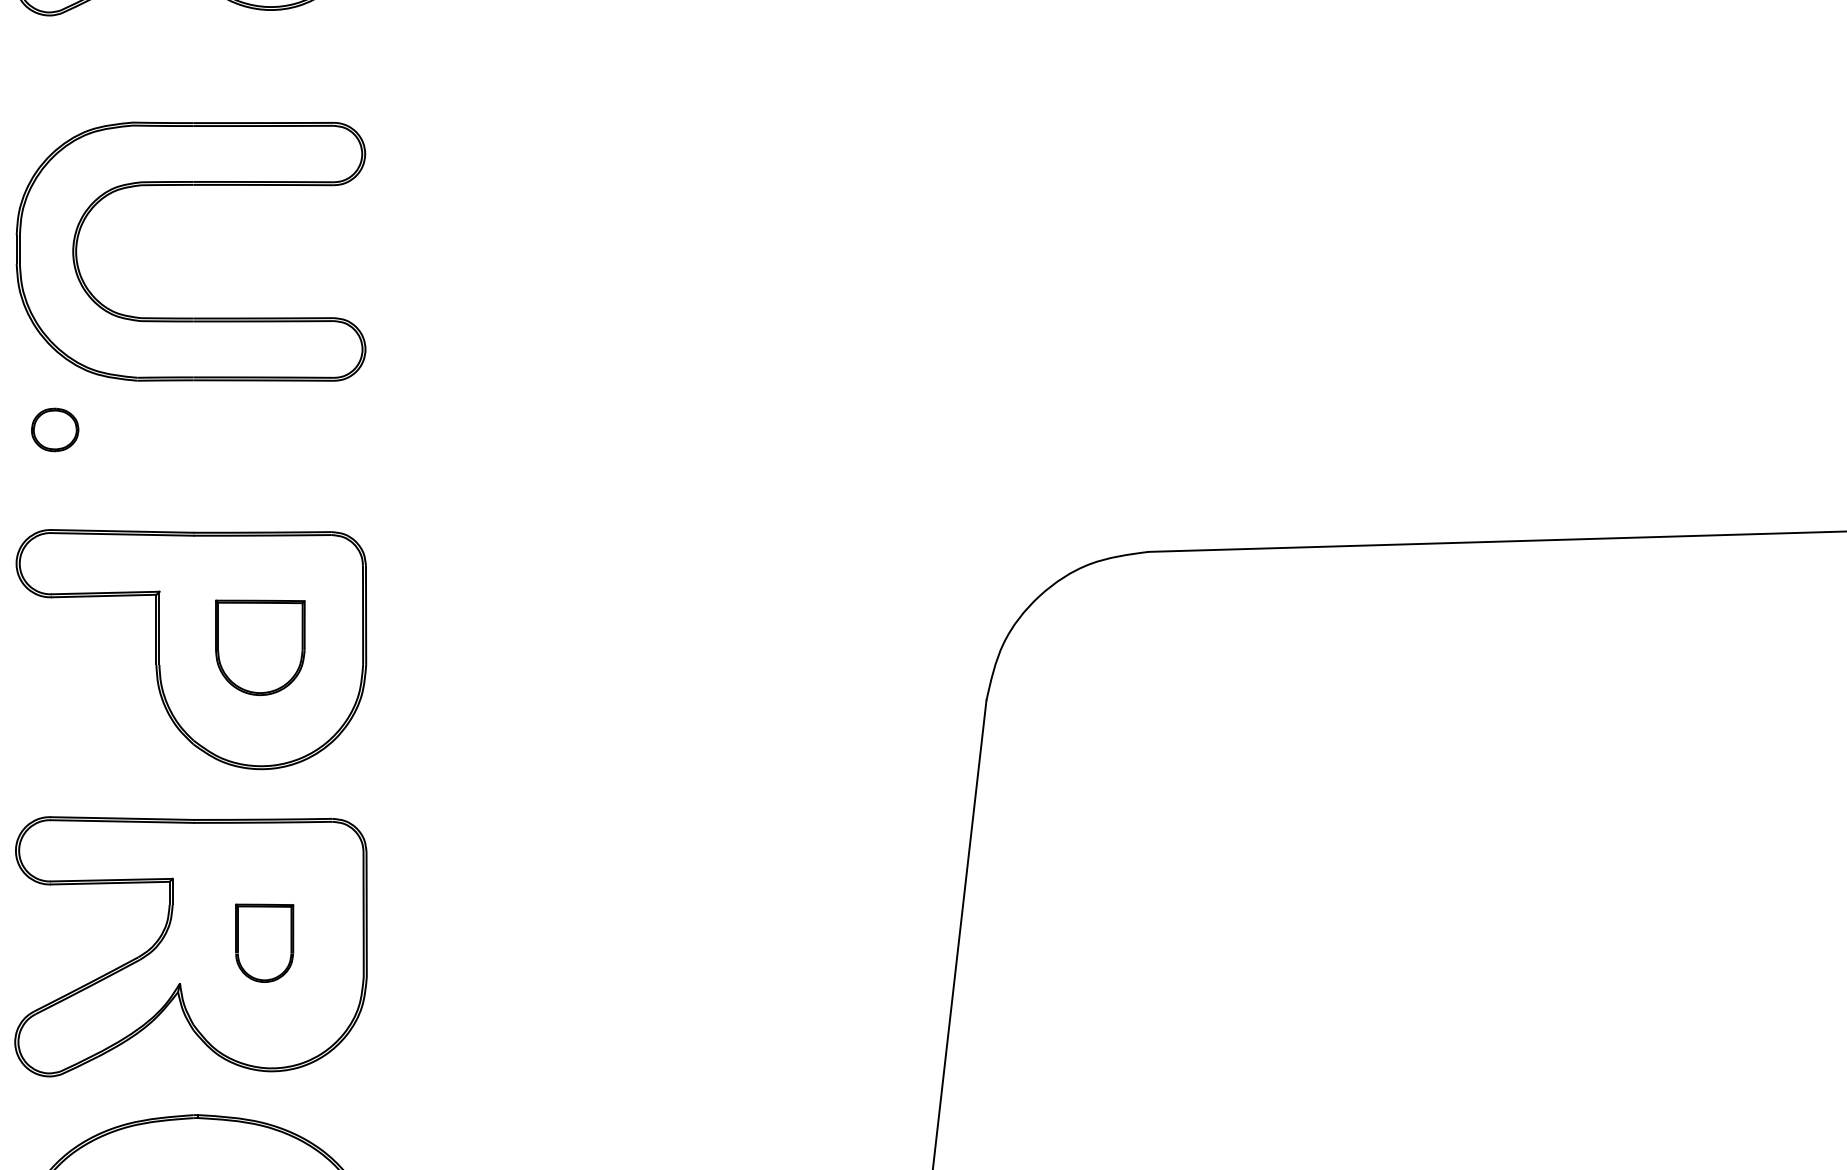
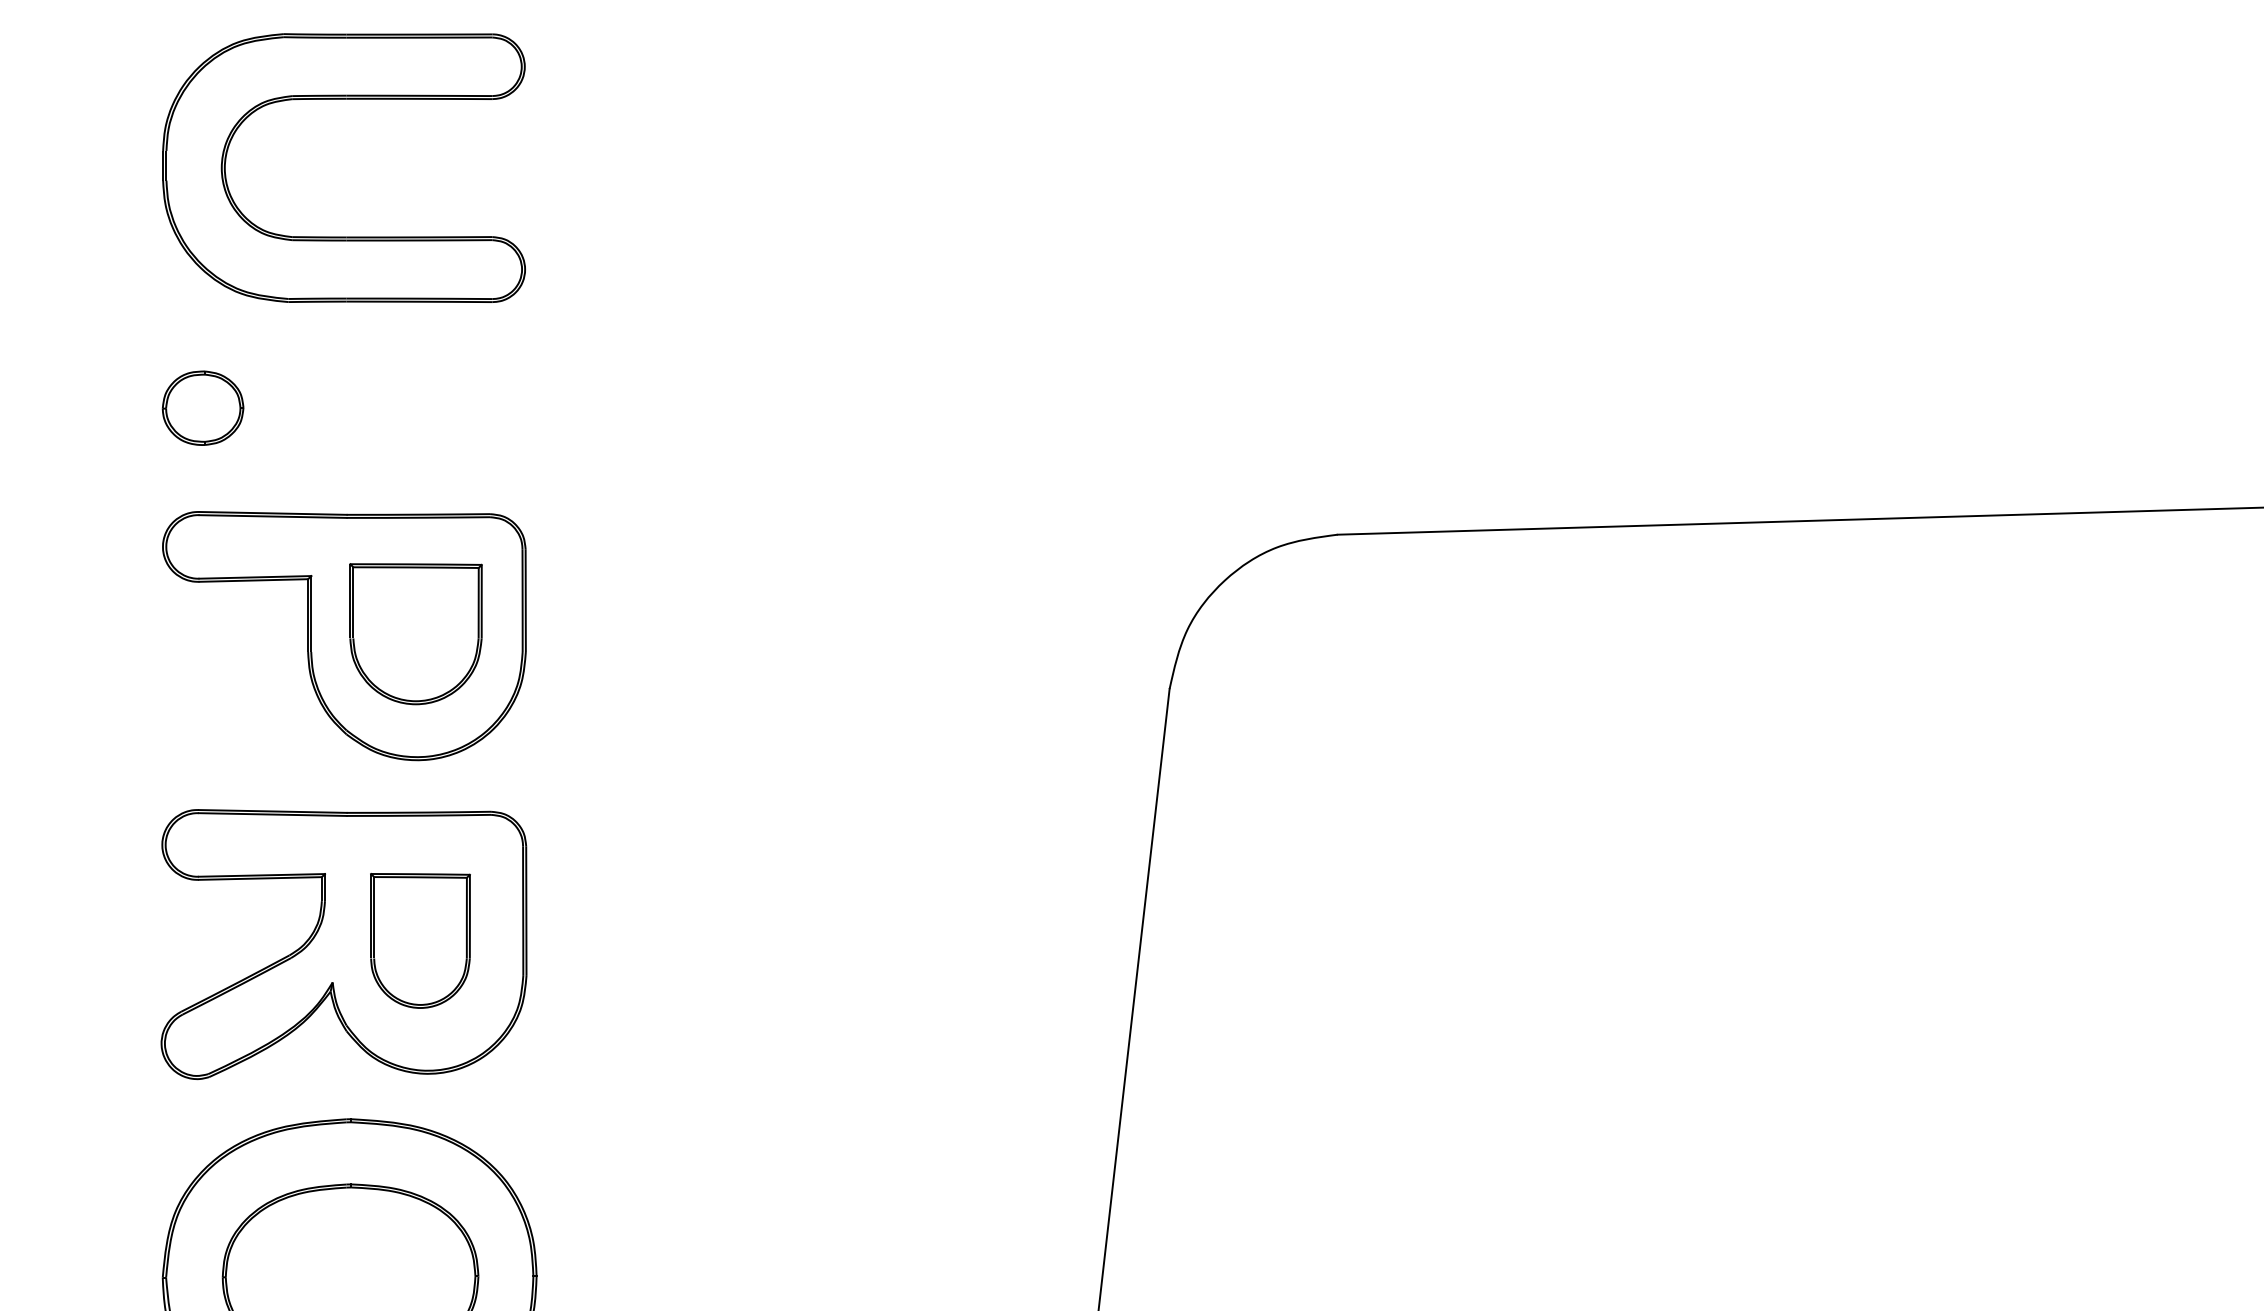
part: (190, 185) -> (343, 99), moved
part: (54, 429) -> (202, 407), size x1.67
part: (259, 648) -> (415, 634), size x1.43
part: (264, 942) -> (420, 940), size x1.67

